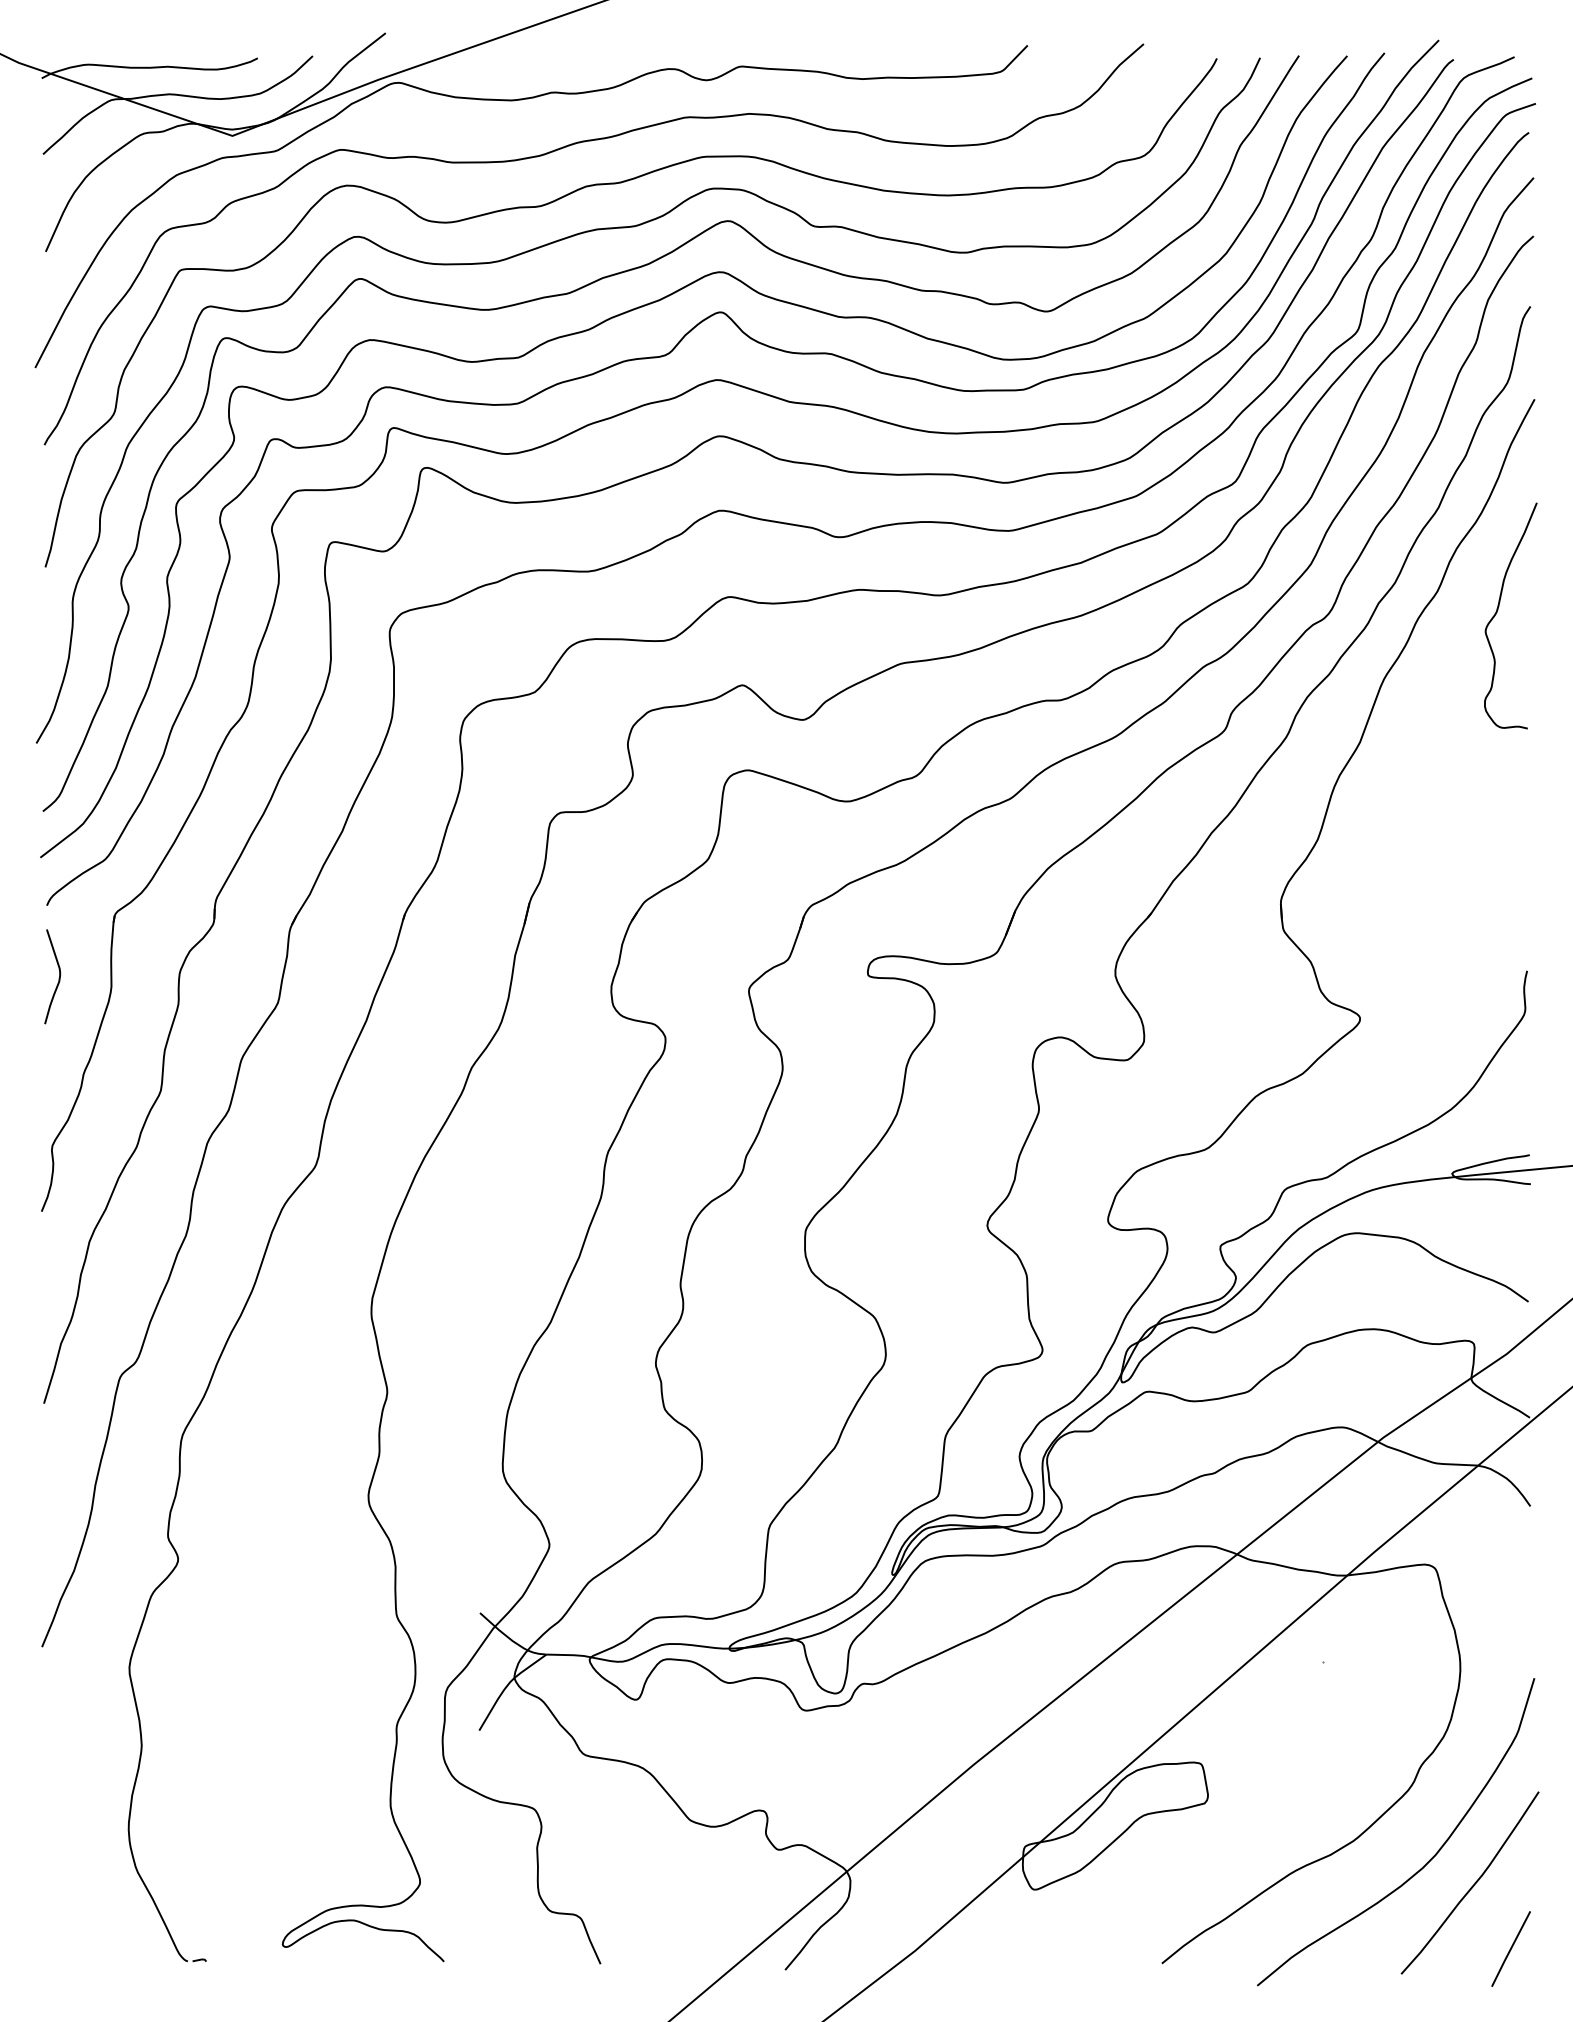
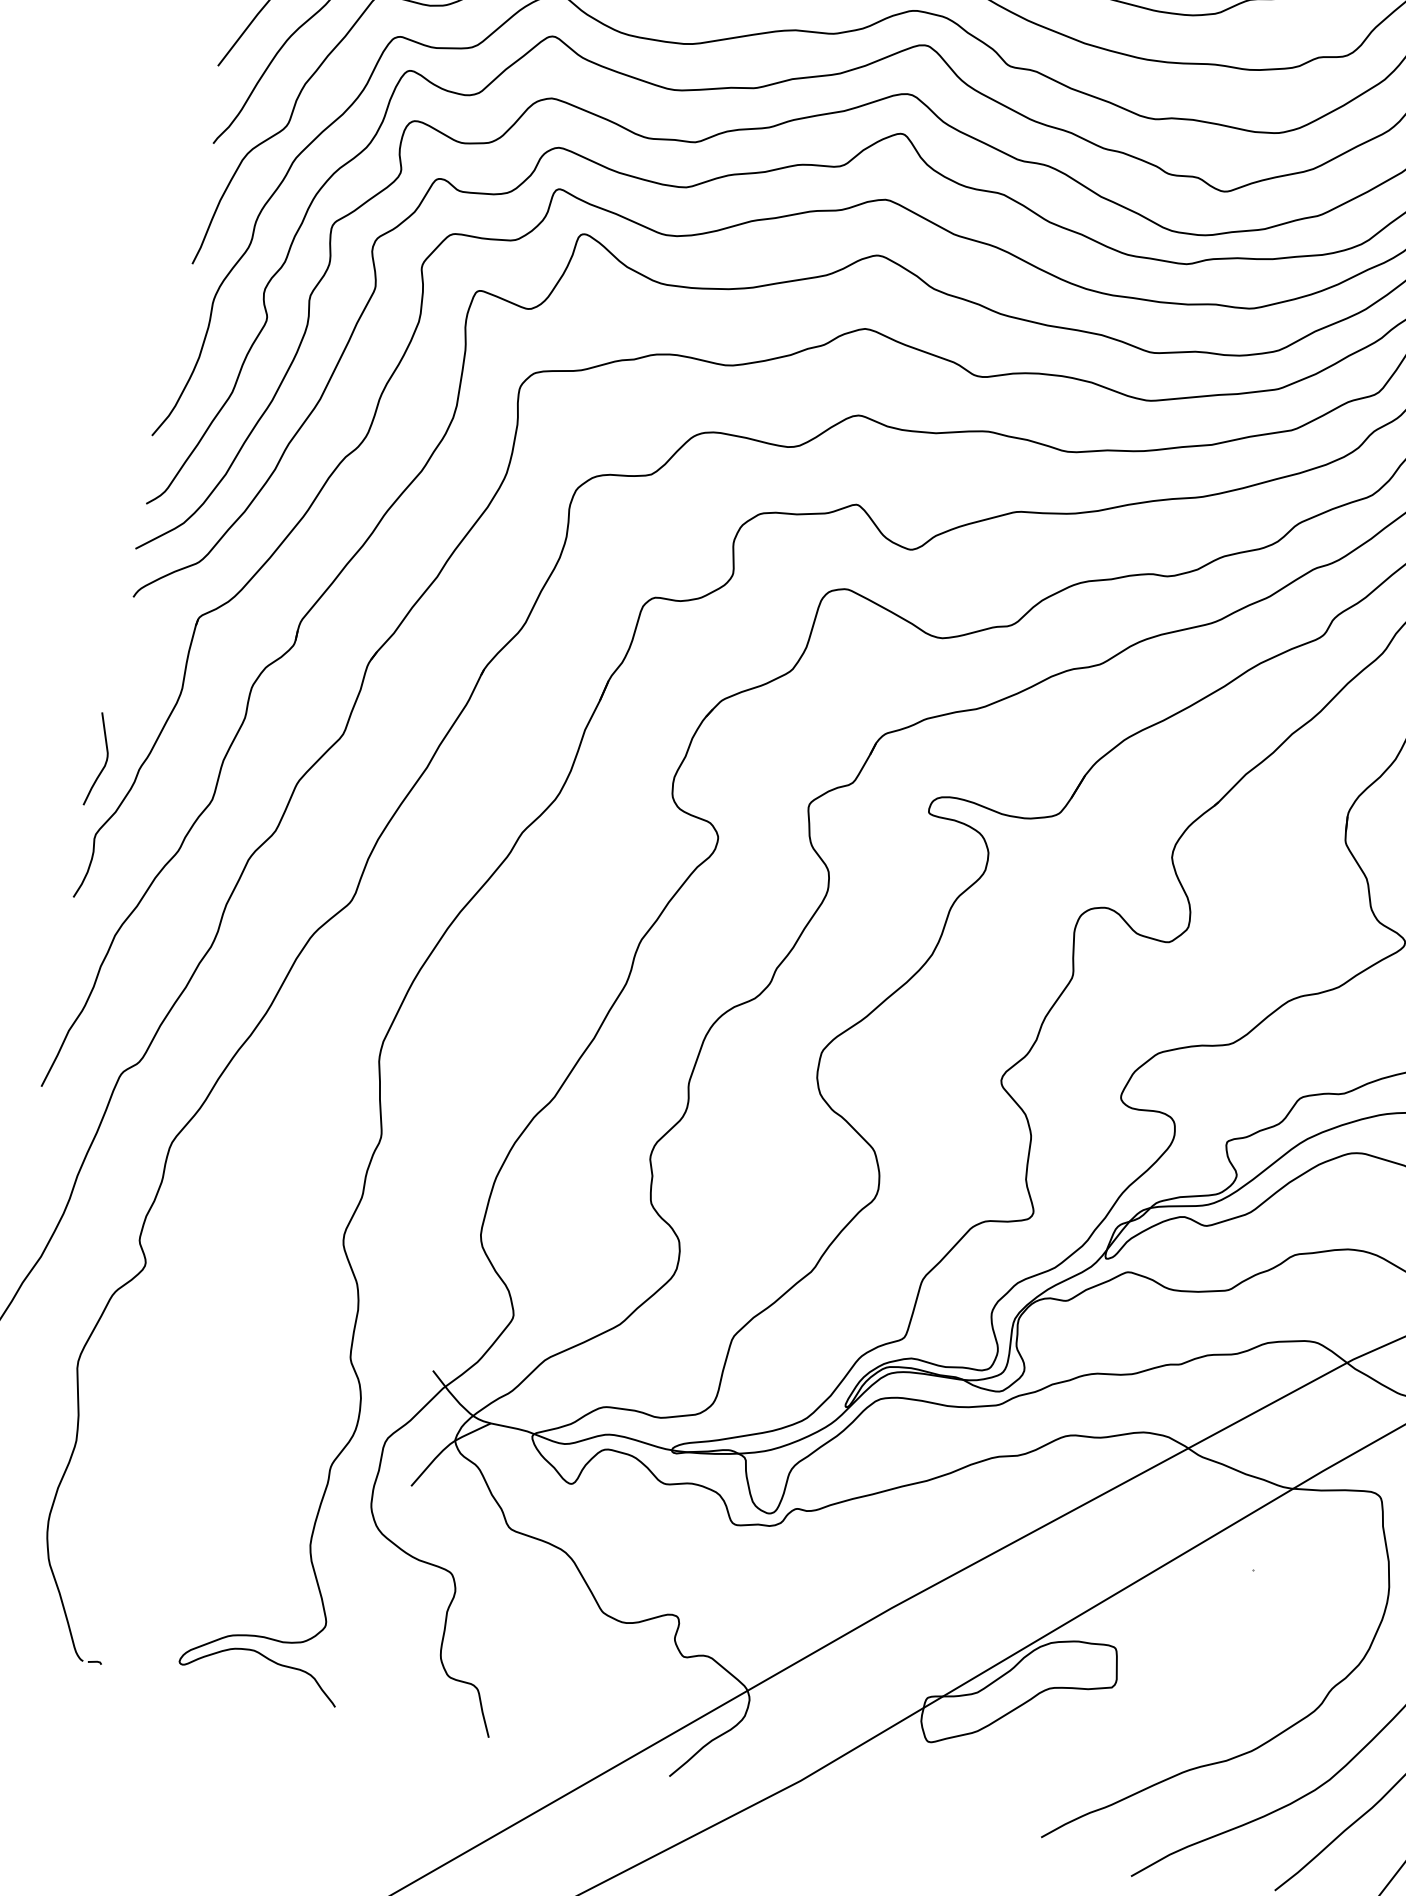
curve: (58, 978) -> (104, 762), moved

